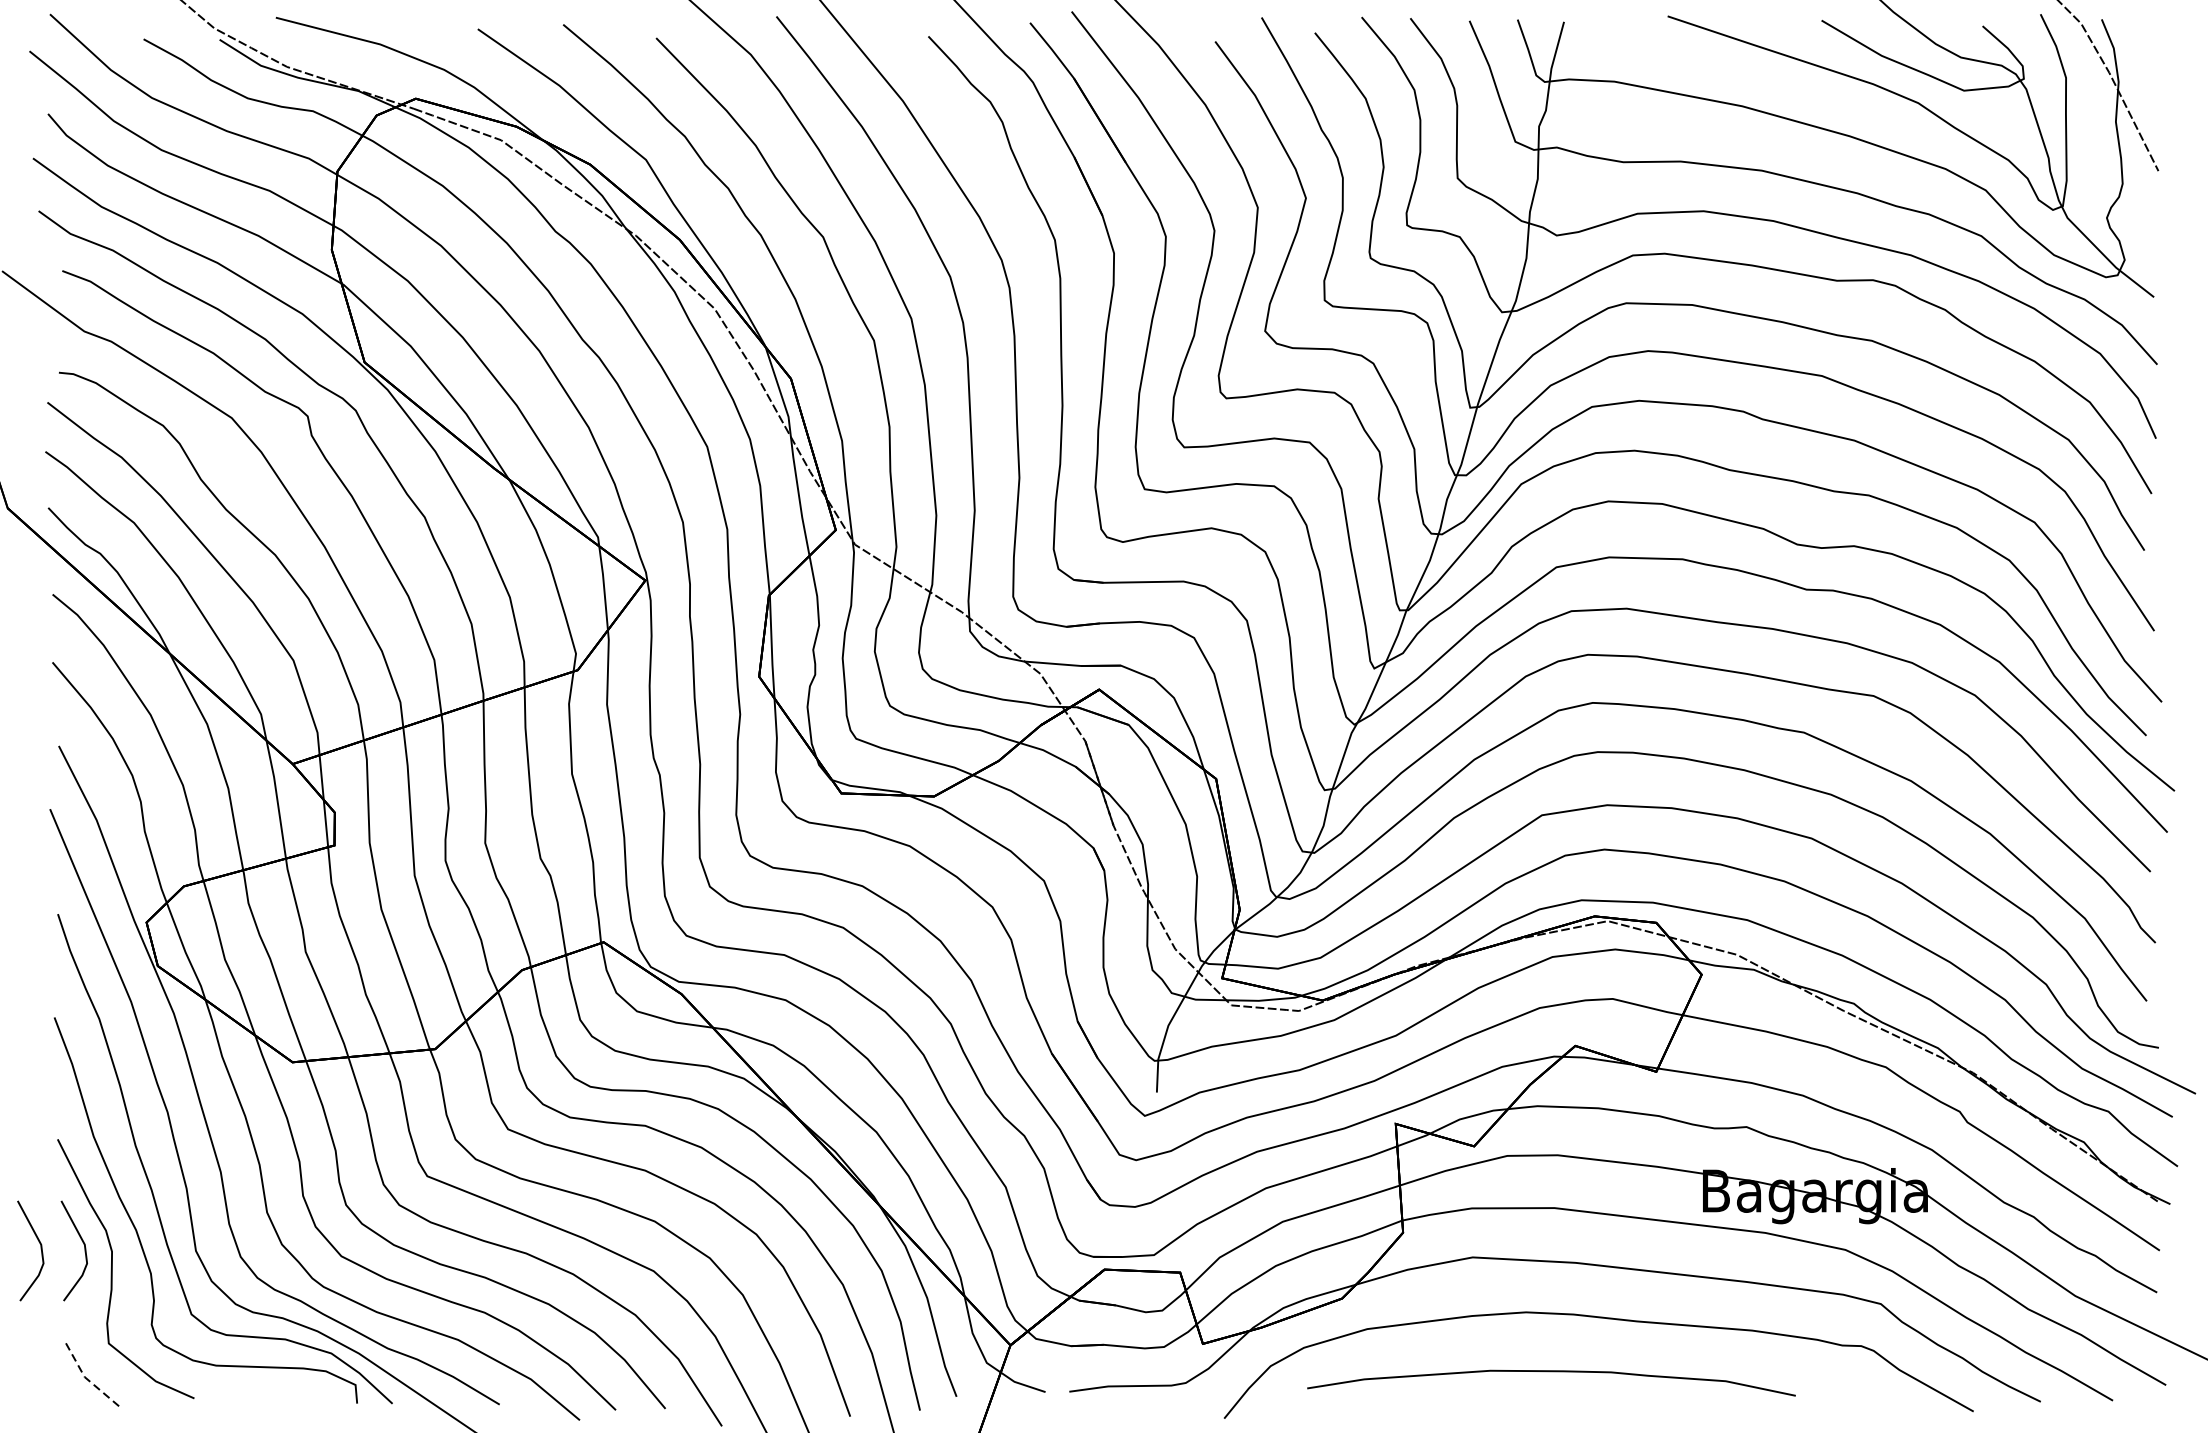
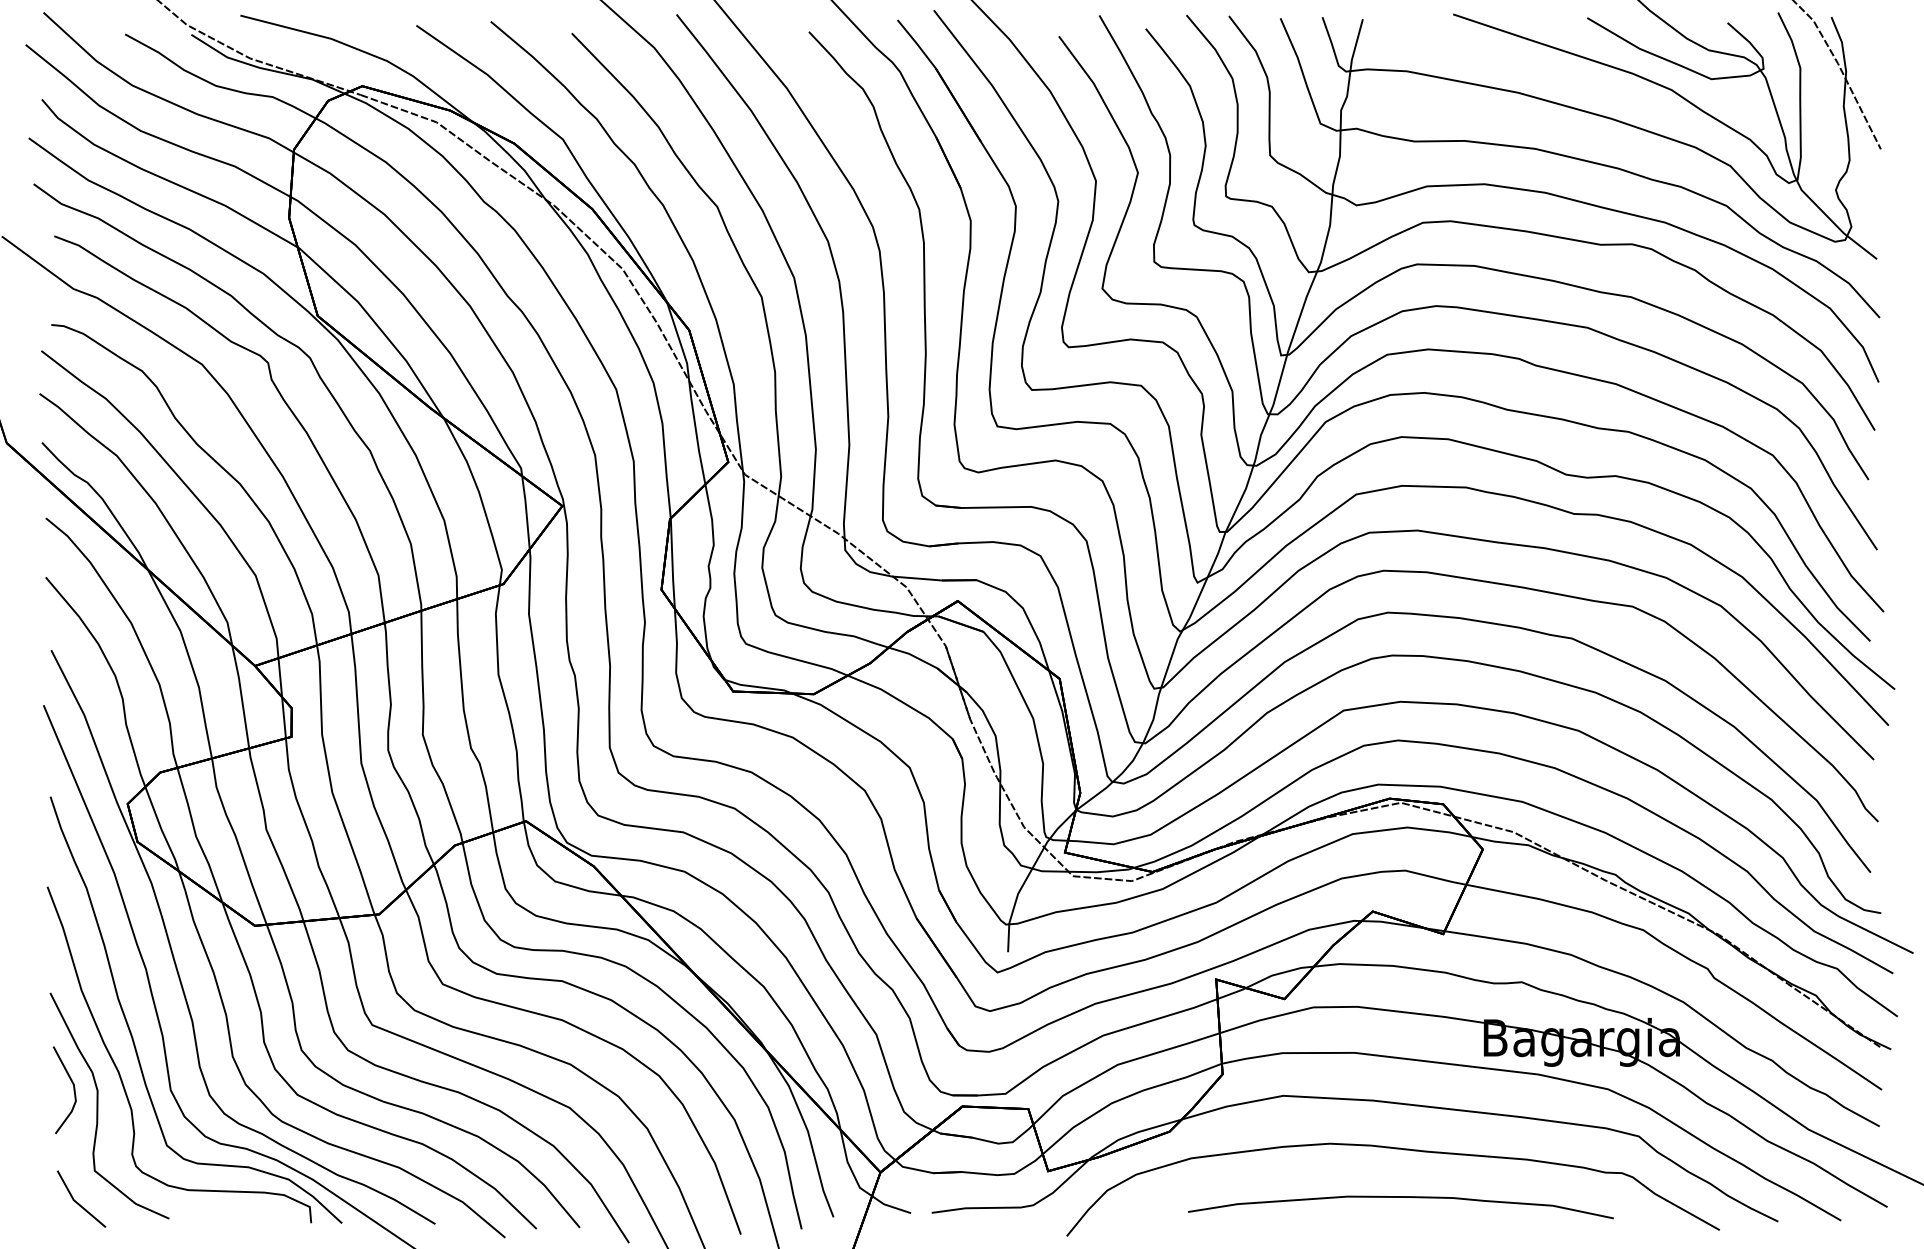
line: (40, 1251) -> (35, 1090), removed
curve: (1550, 1371) -> (1400, 1197), moved
line: (87, 1379) -> (76, 1202), dashed -> solid

